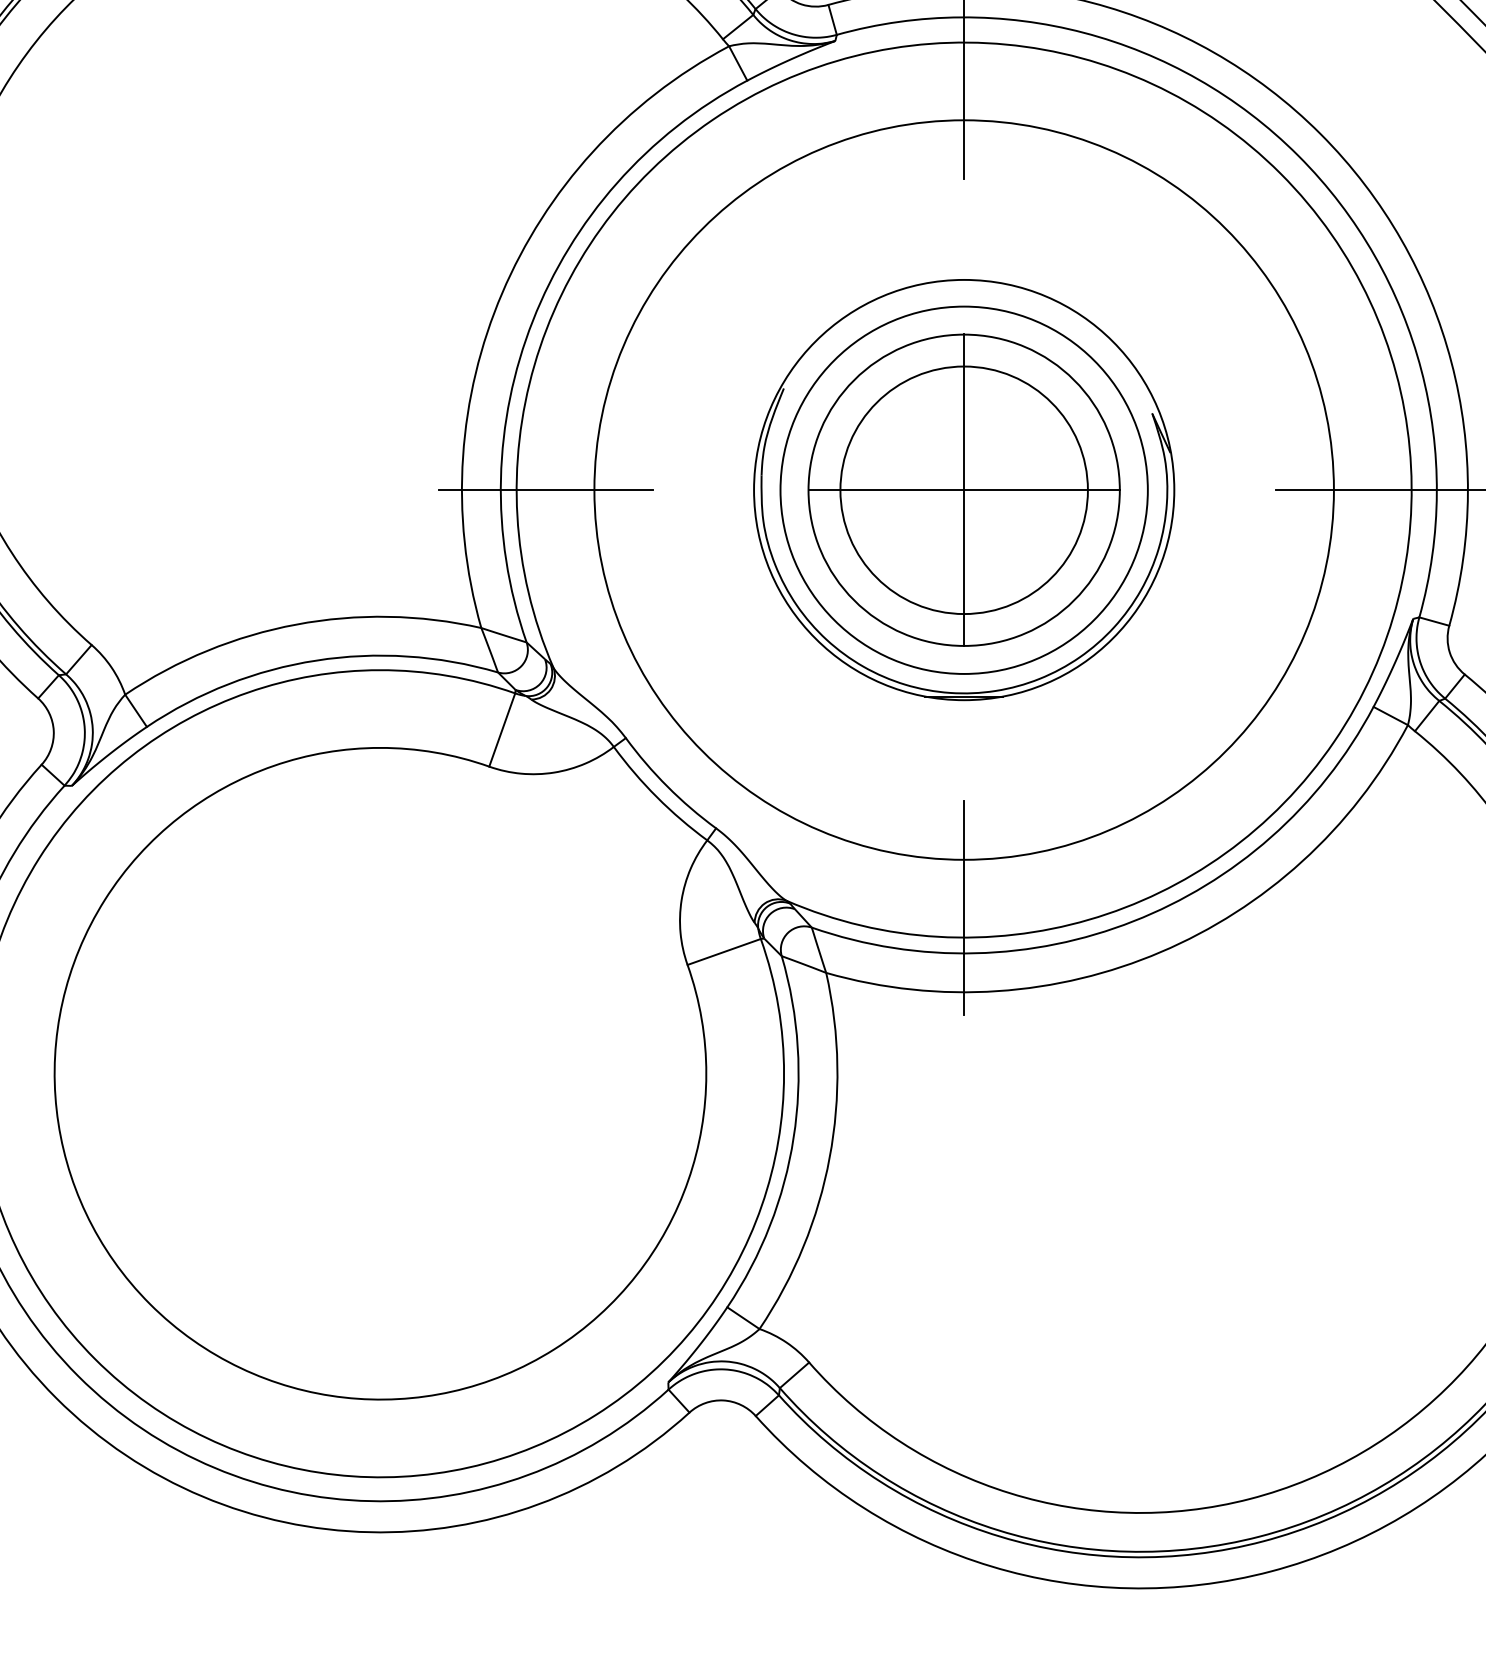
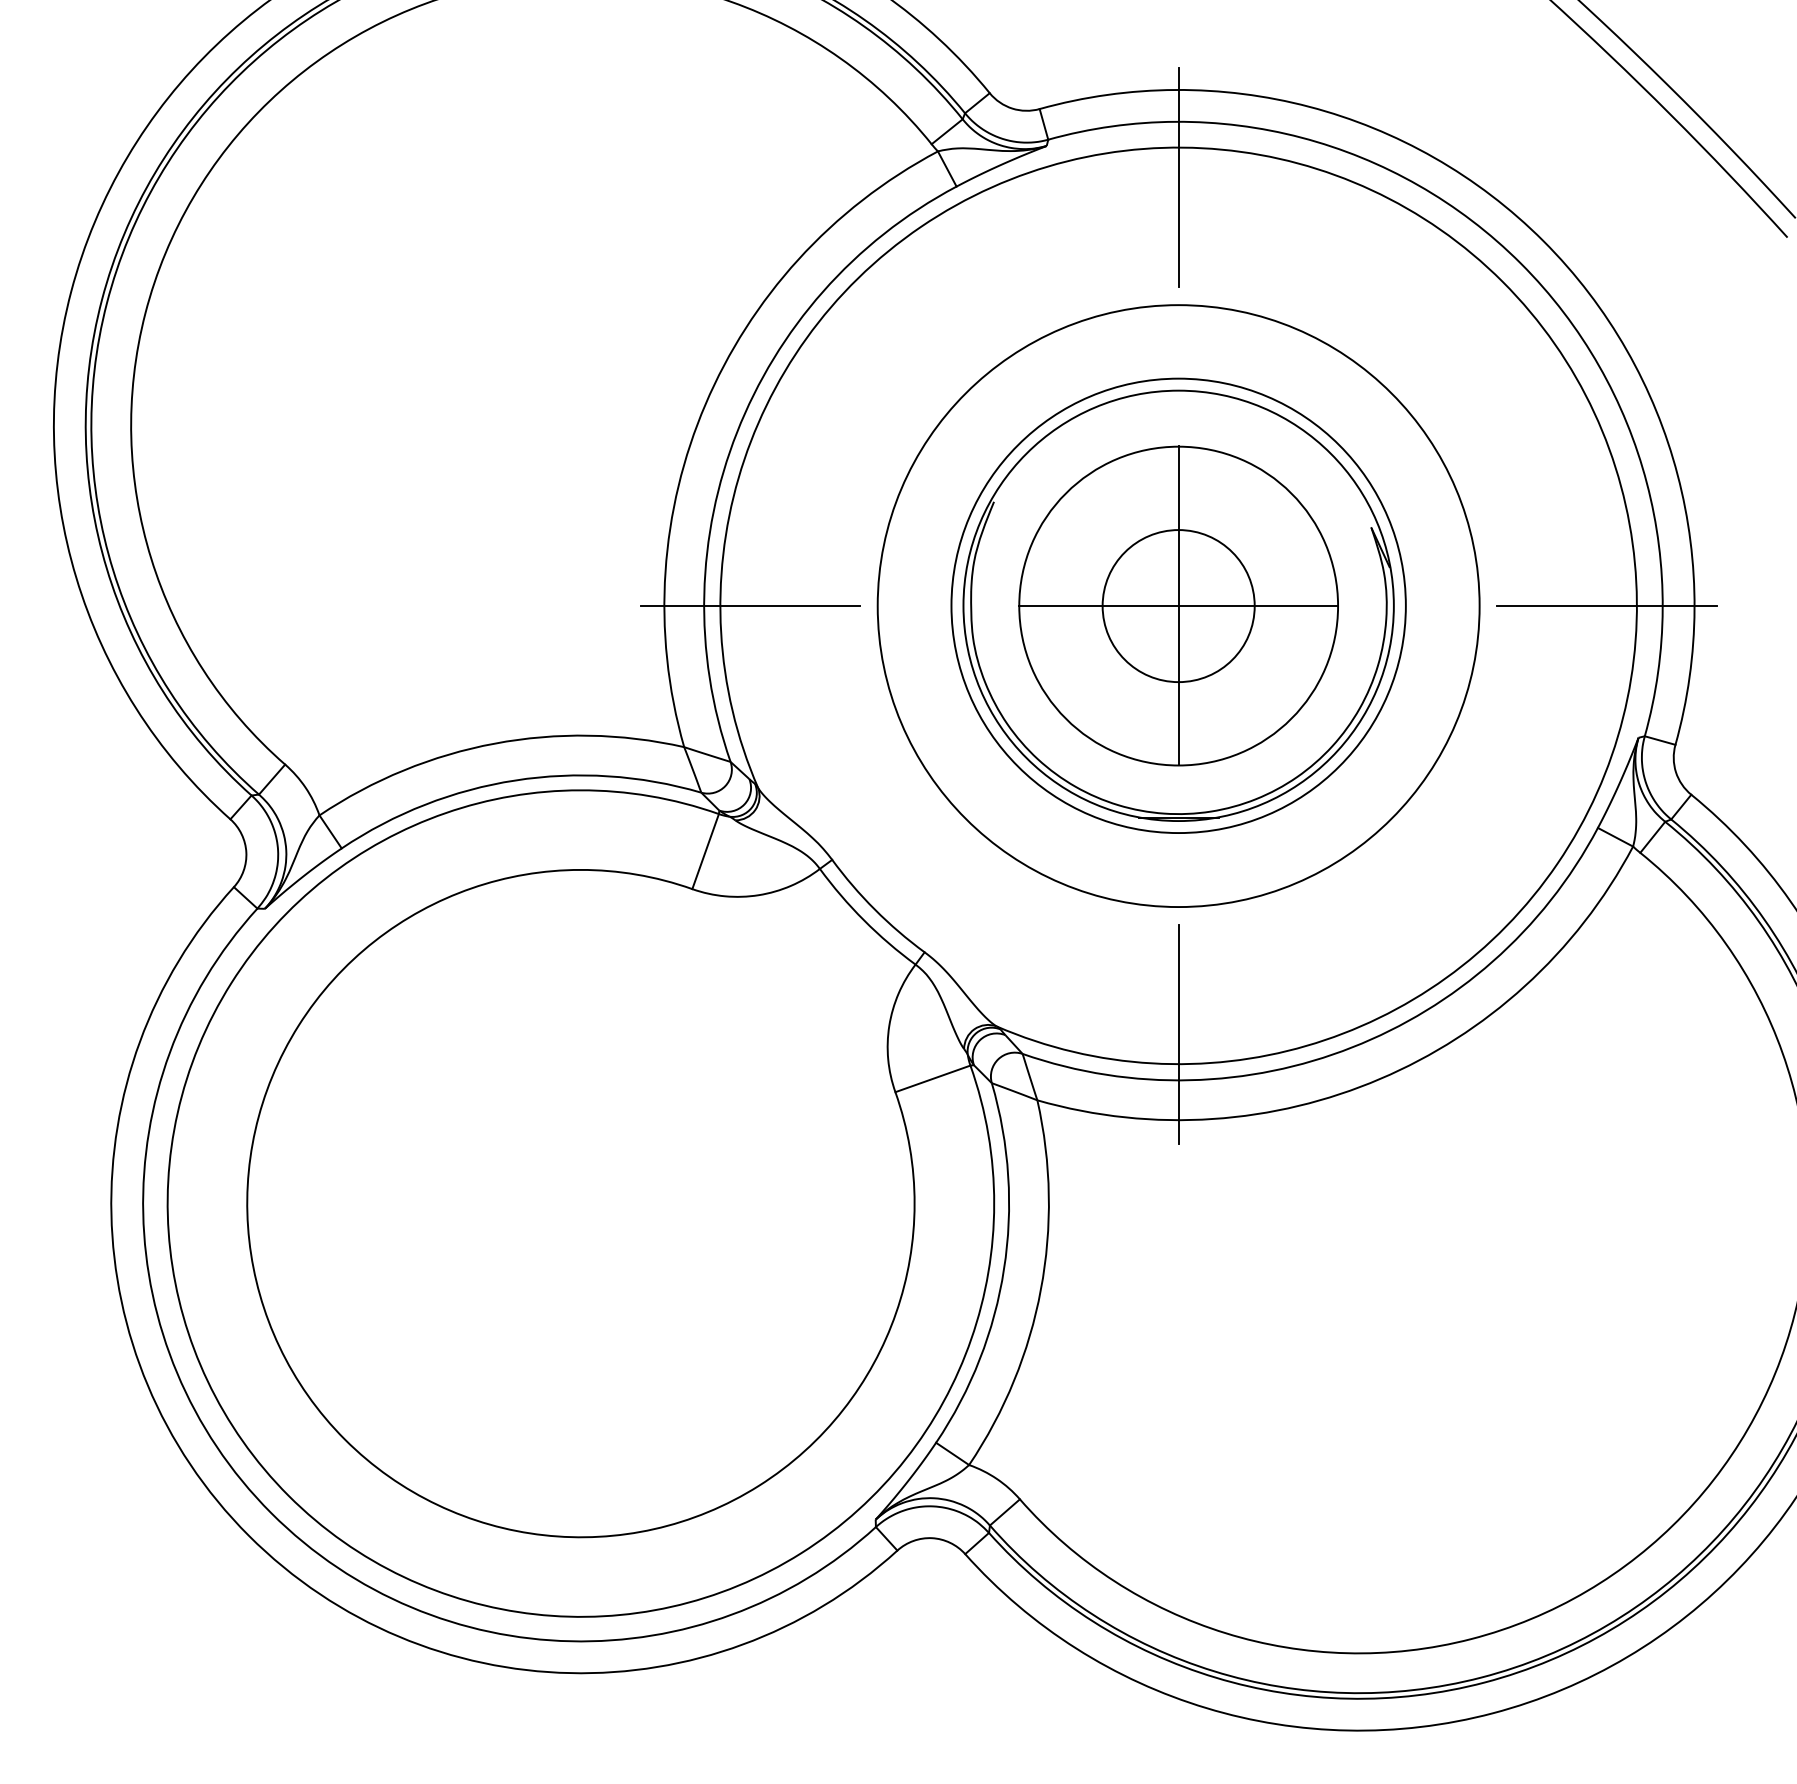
circle: (964, 489) -> (1178, 605), size x0.6
circle: (964, 489) -> (1178, 605), size x0.6
circle: (964, 490) -> (1178, 606), size x1.6

